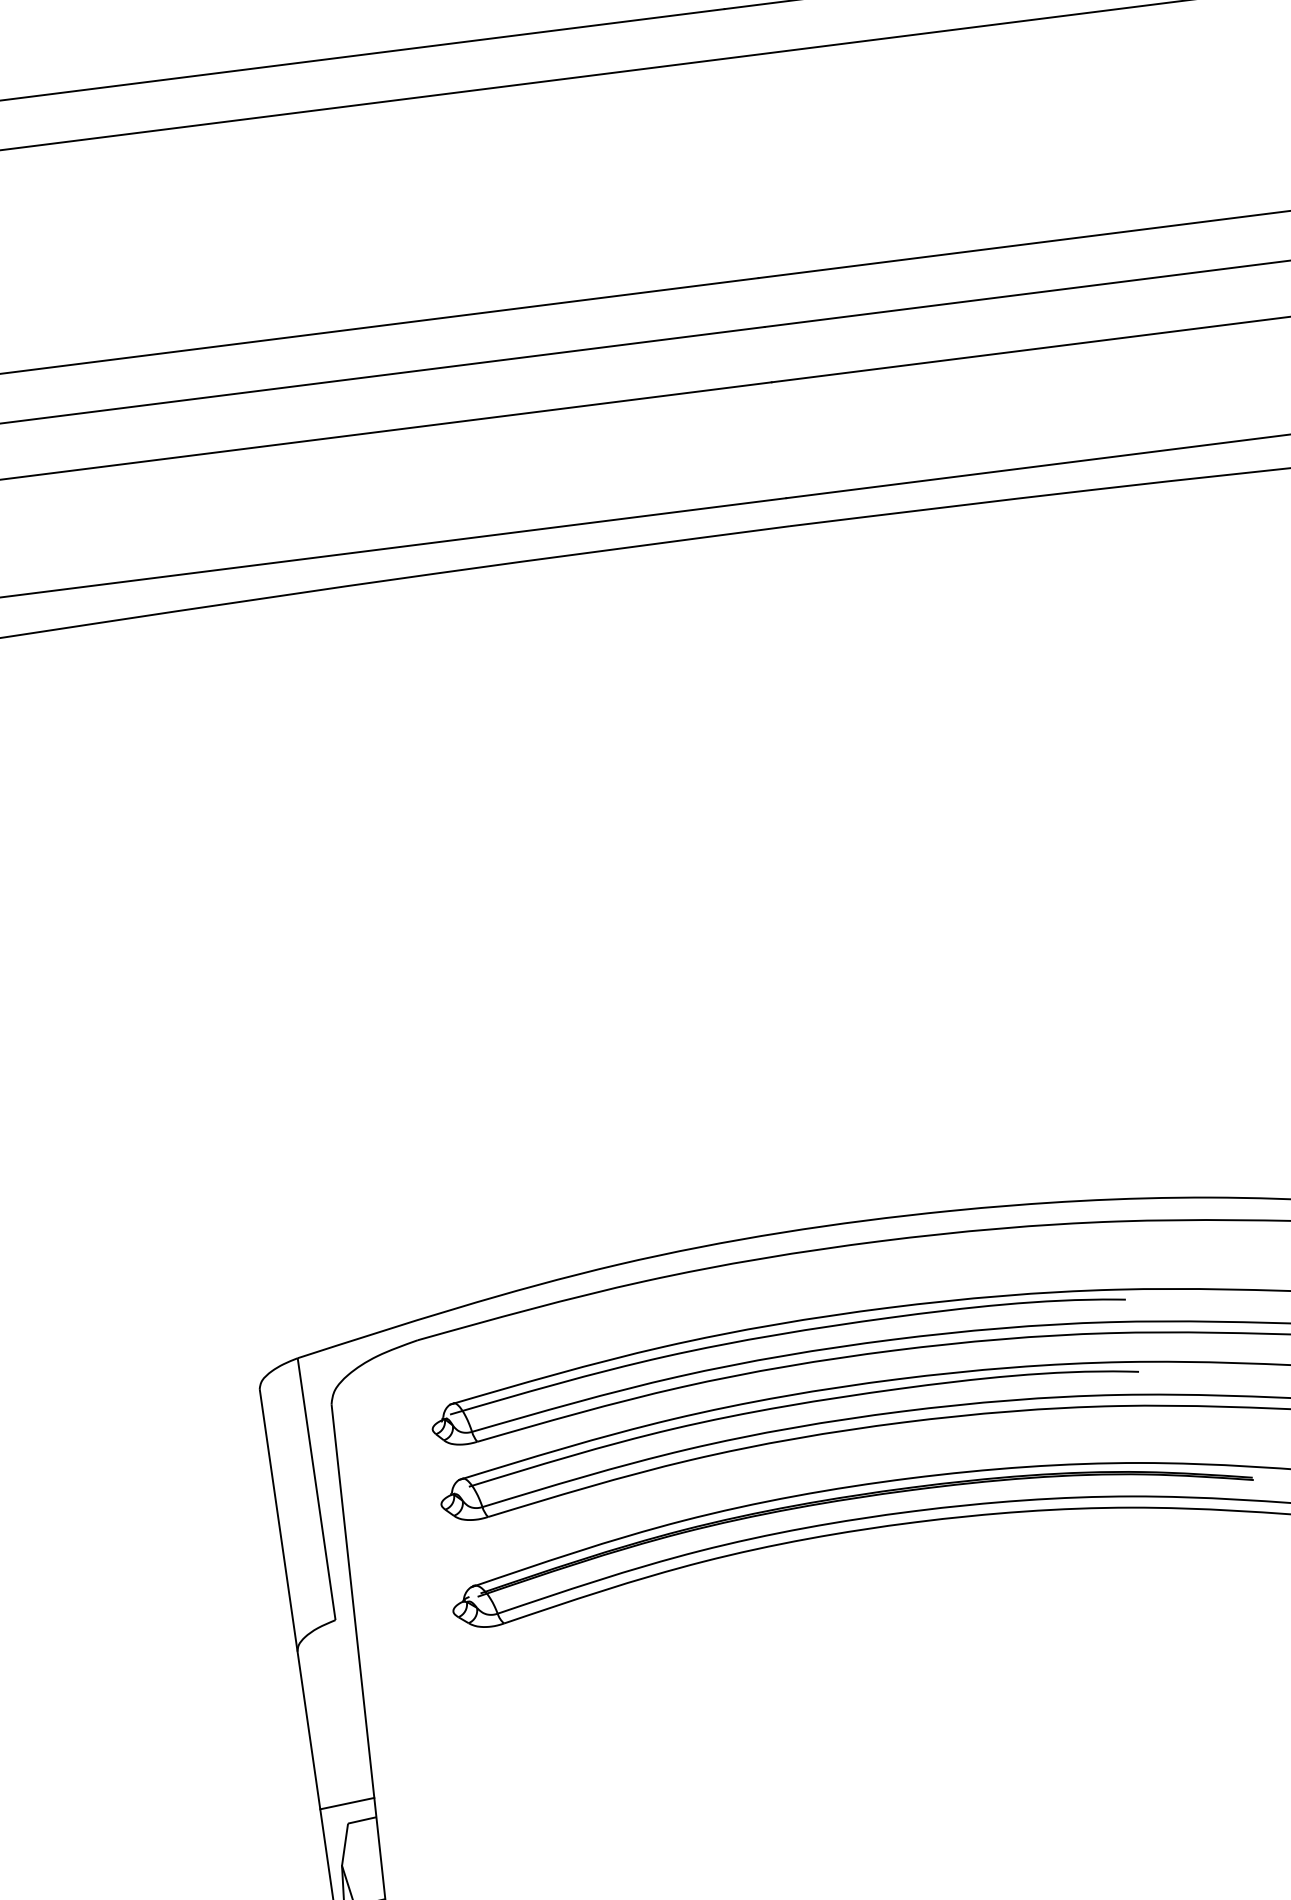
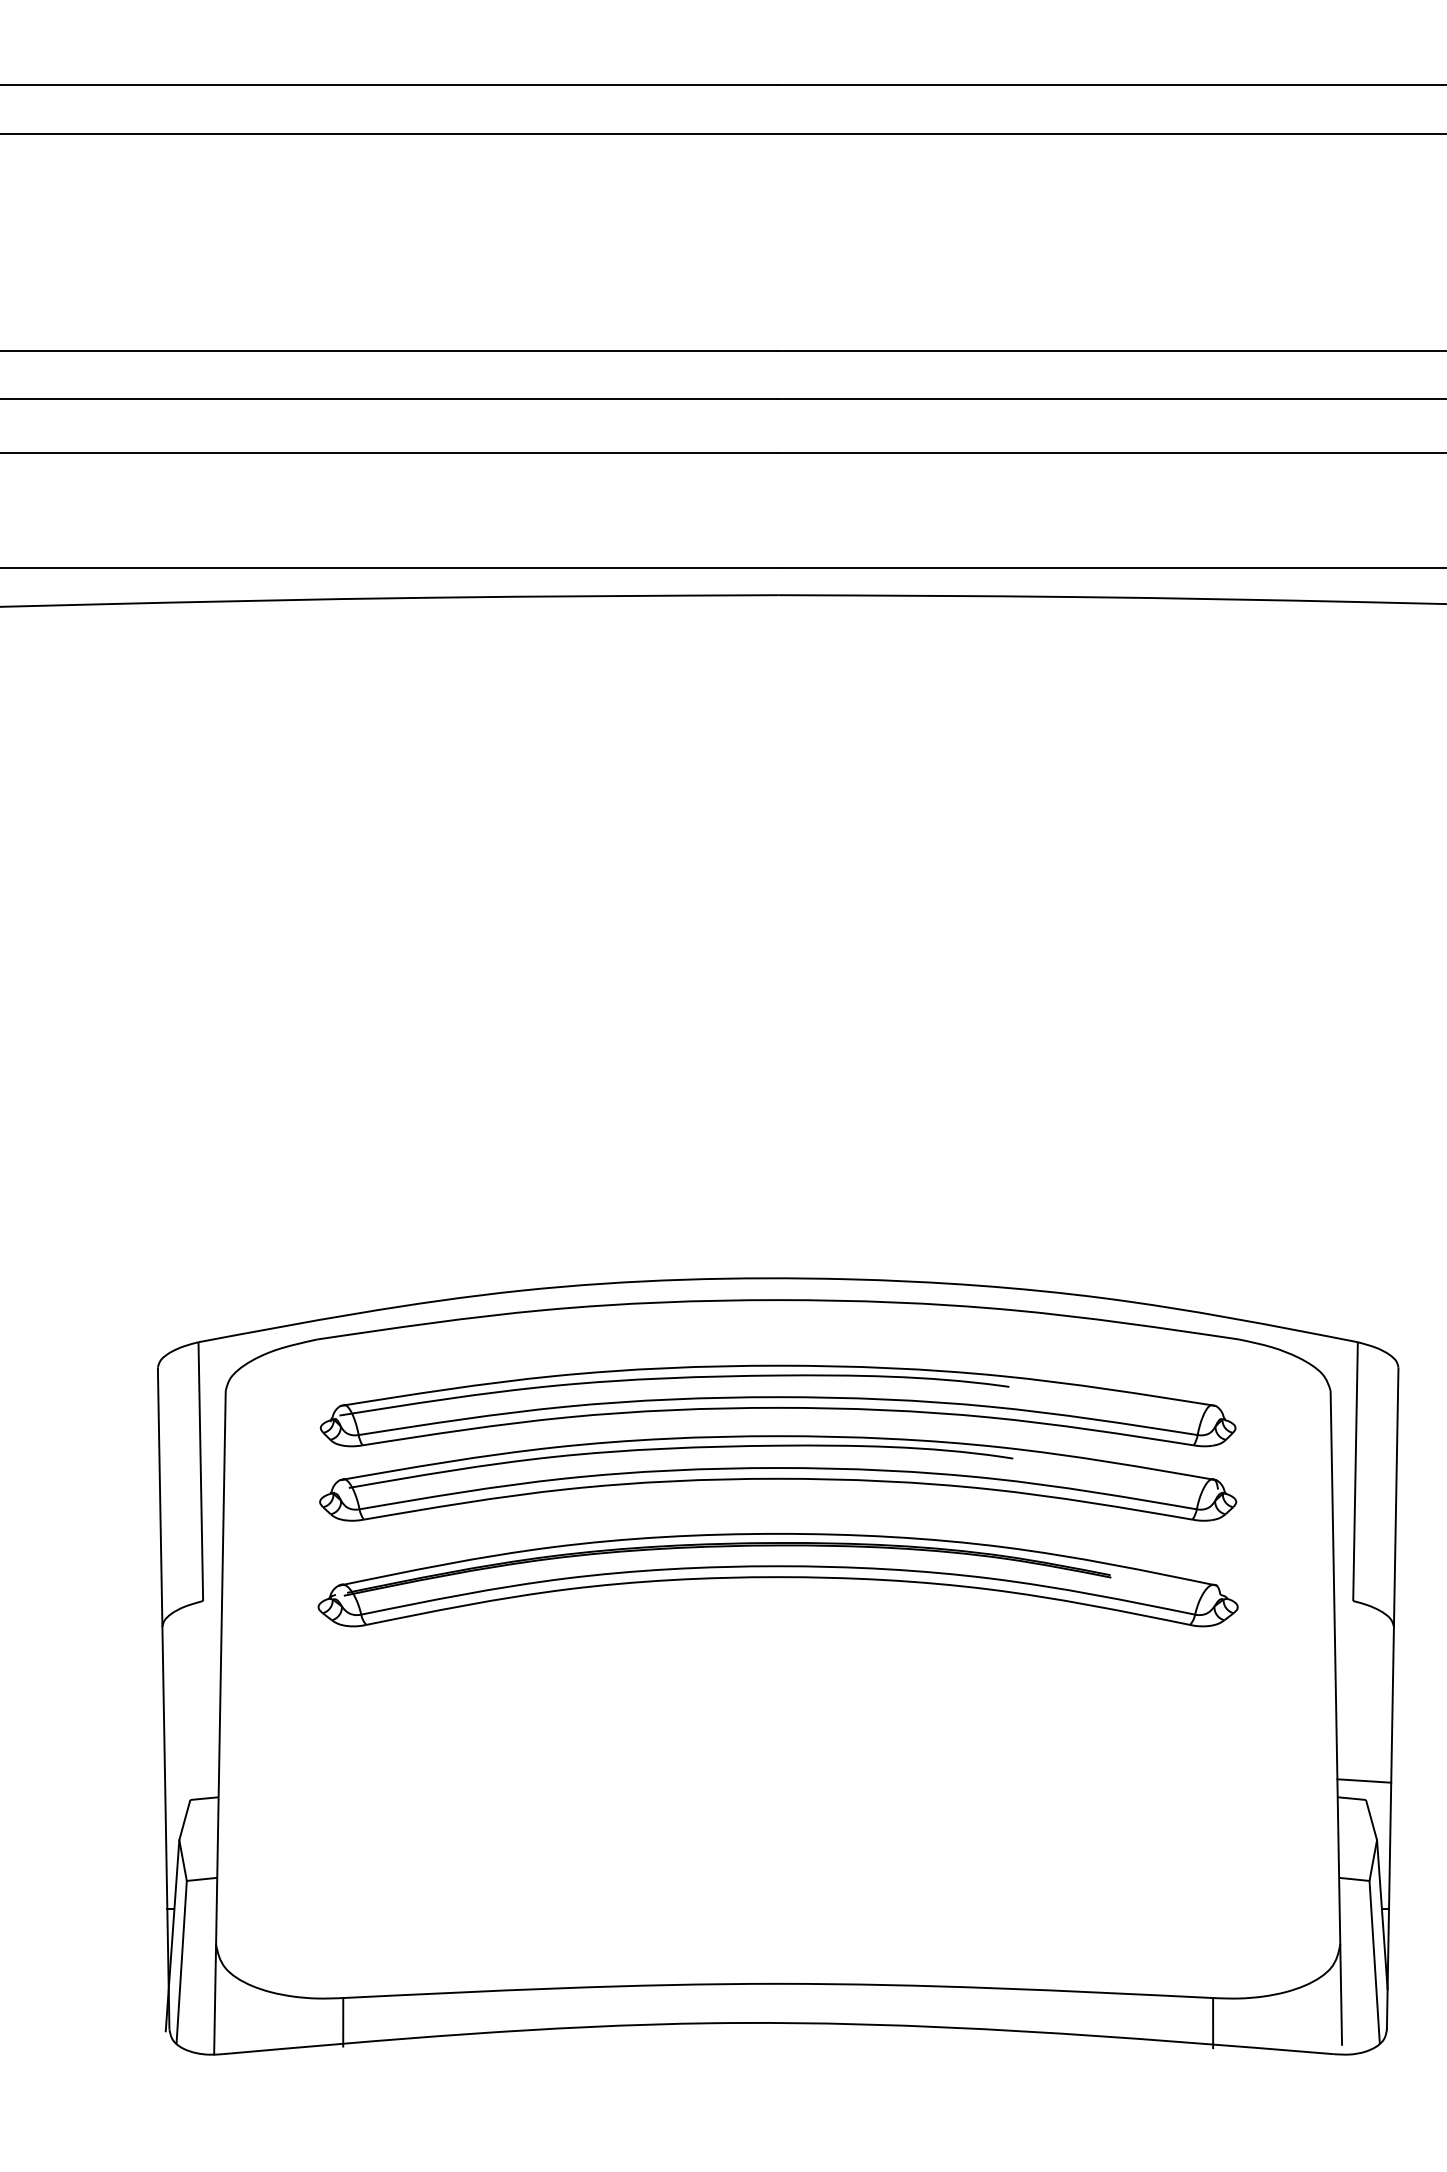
line: (346, 1803) -> (191, 1780), removed

